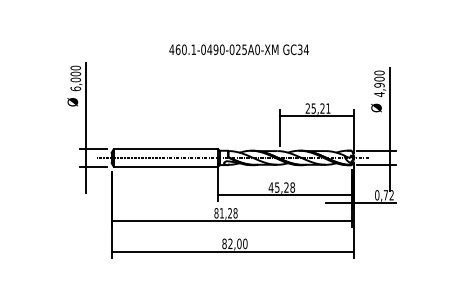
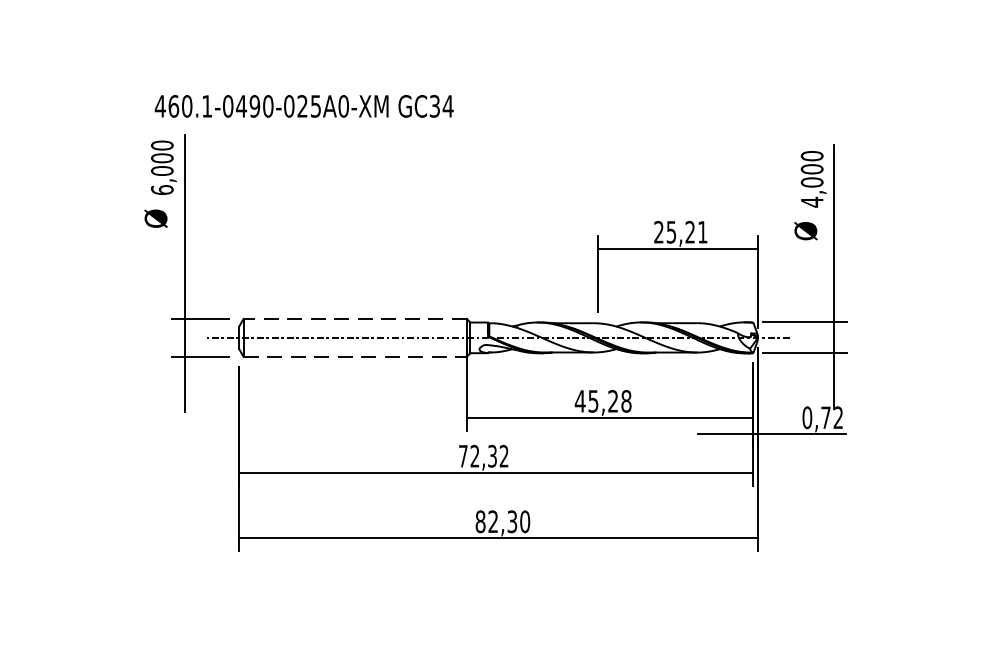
text: (238, 49) -> (302, 105), moved
text: (379, 85) -> (812, 182), 4,900 -> 4,000
line: (165, 149) -> (354, 319), solid -> dashed
line: (166, 166) -> (356, 356), solid -> dashed
text: (225, 213) -> (482, 456), 81,28 -> 72,32
text: (239, 243) -> (512, 520), 82,00 -> 82,30

